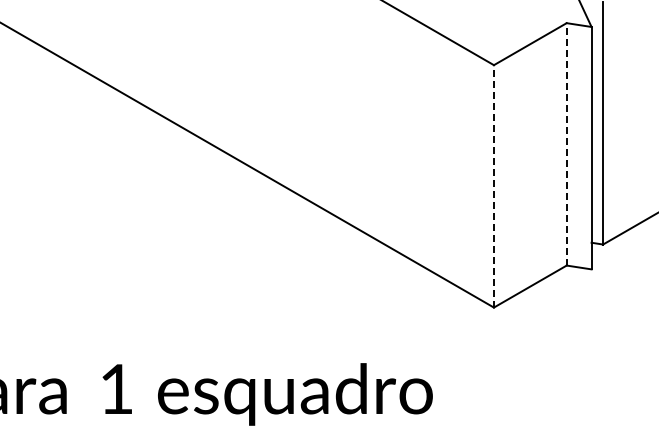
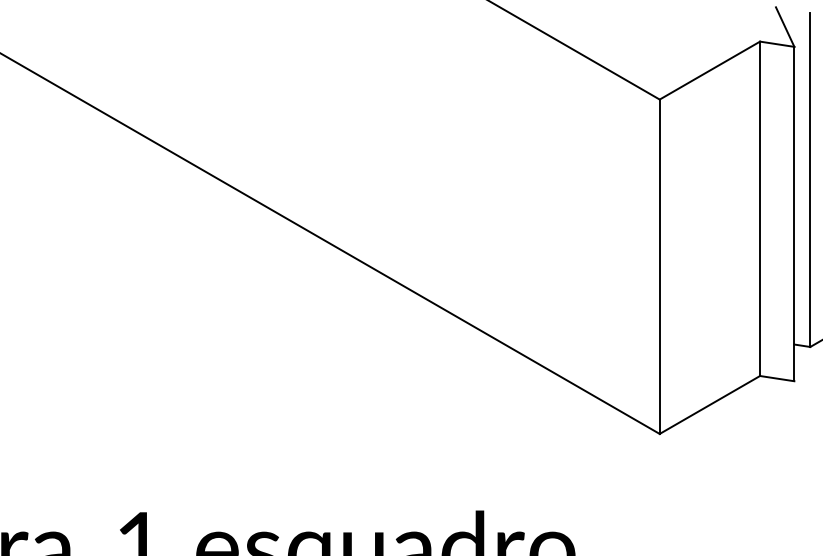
line: (566, 143) -> (759, 207), dashed -> solid
line: (493, 185) -> (659, 265), dashed -> solid

